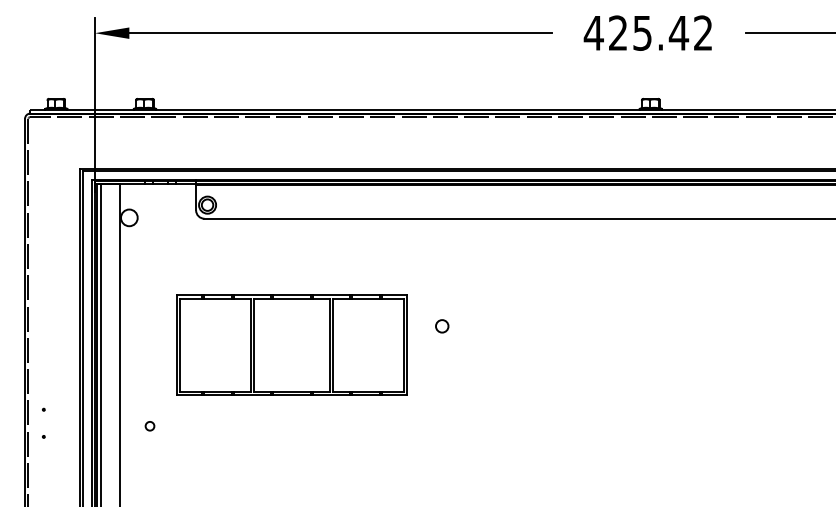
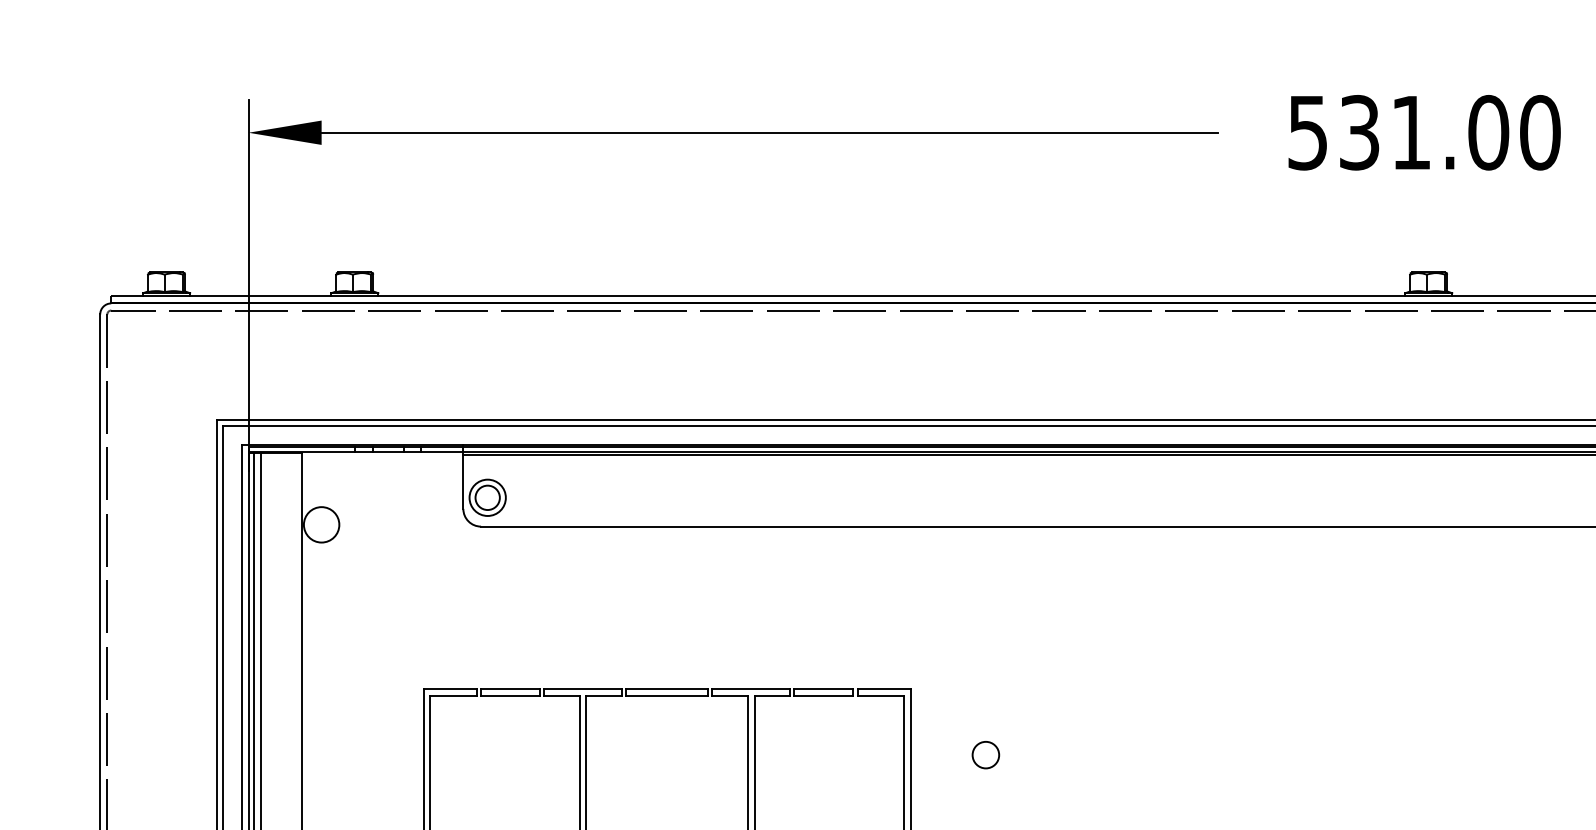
text: (647, 32) -> (1421, 131), 425.42 -> 531.00

